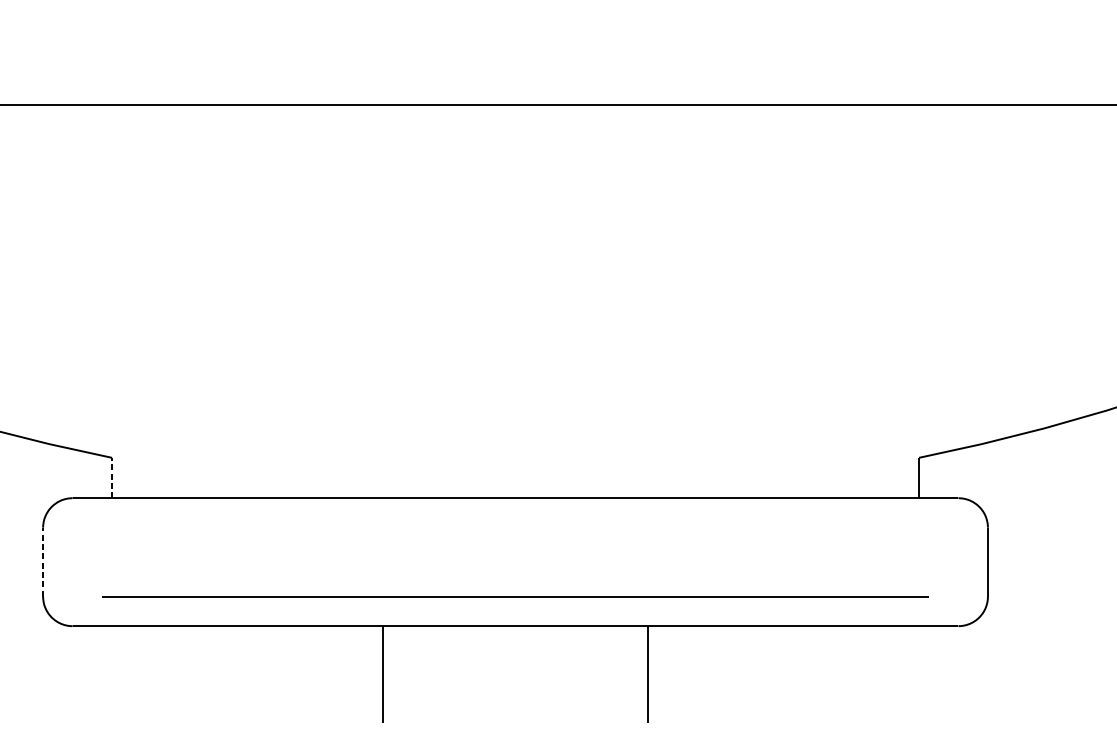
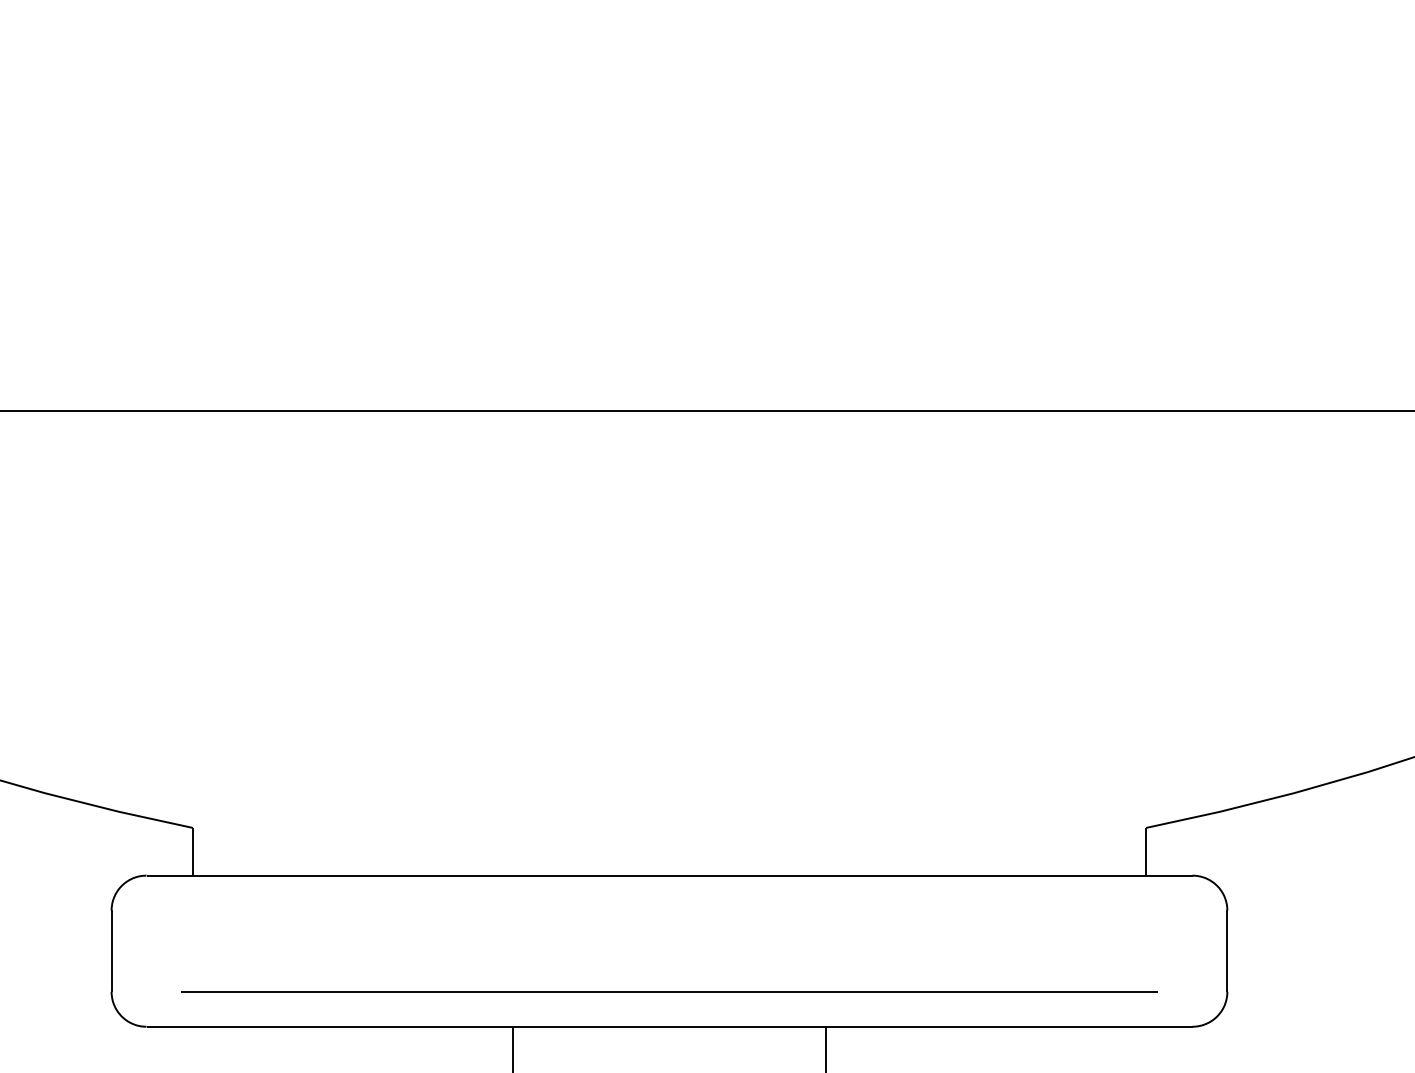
line: (111, 477) -> (192, 851), dashed -> solid
line: (43, 562) -> (111, 951), dashed -> solid

